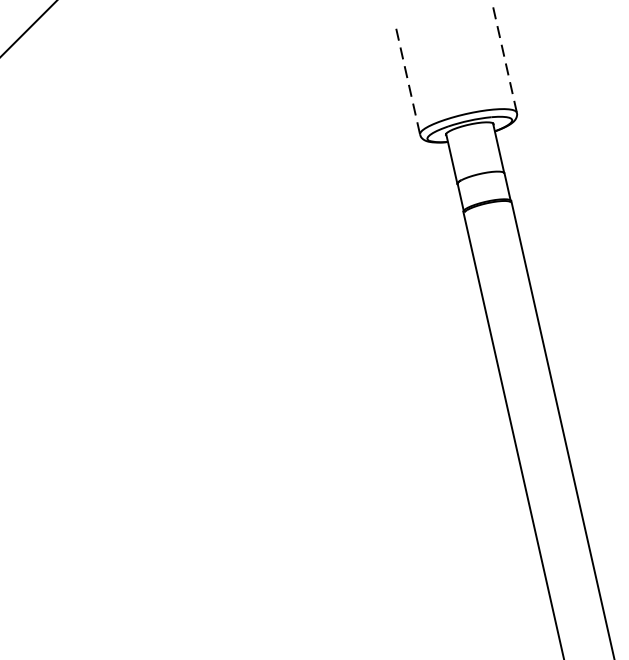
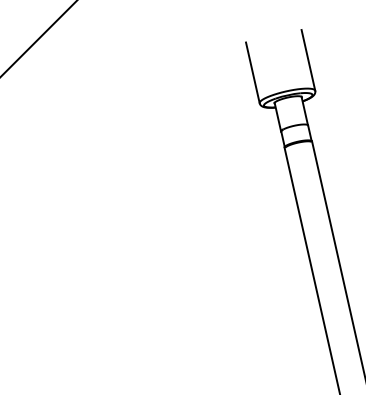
line: (505, 58) -> (308, 59), dashed -> solid
line: (407, 82) -> (252, 73), dashed -> solid

